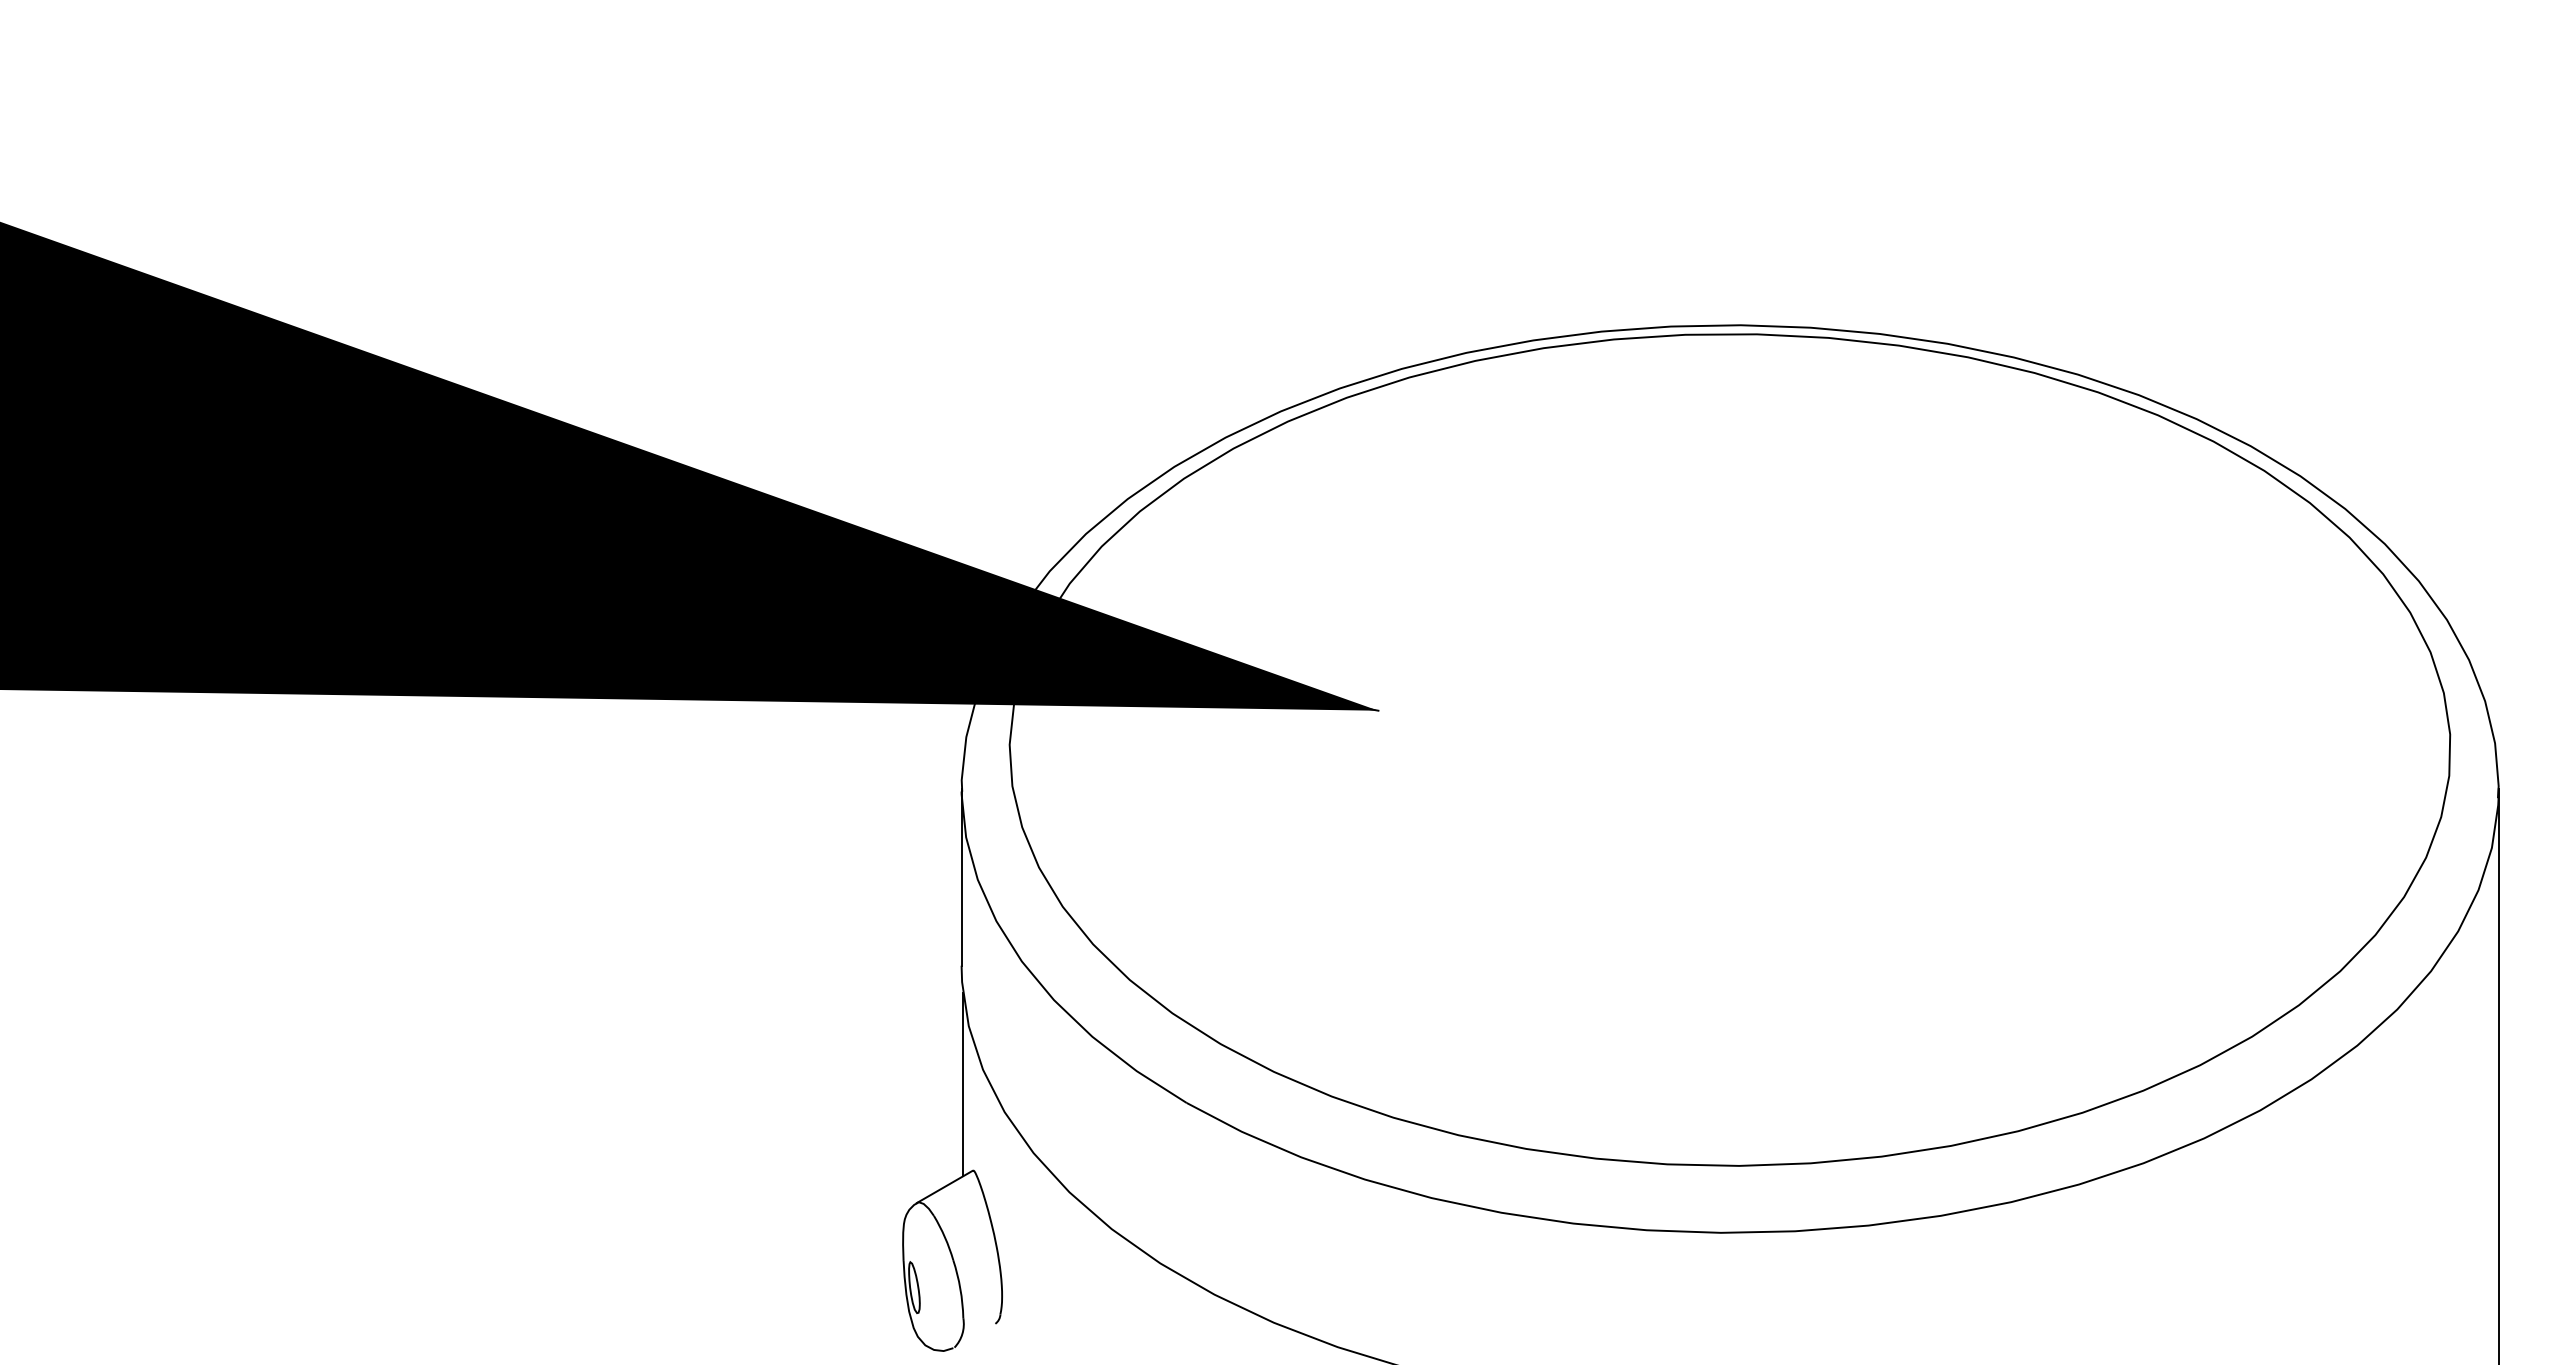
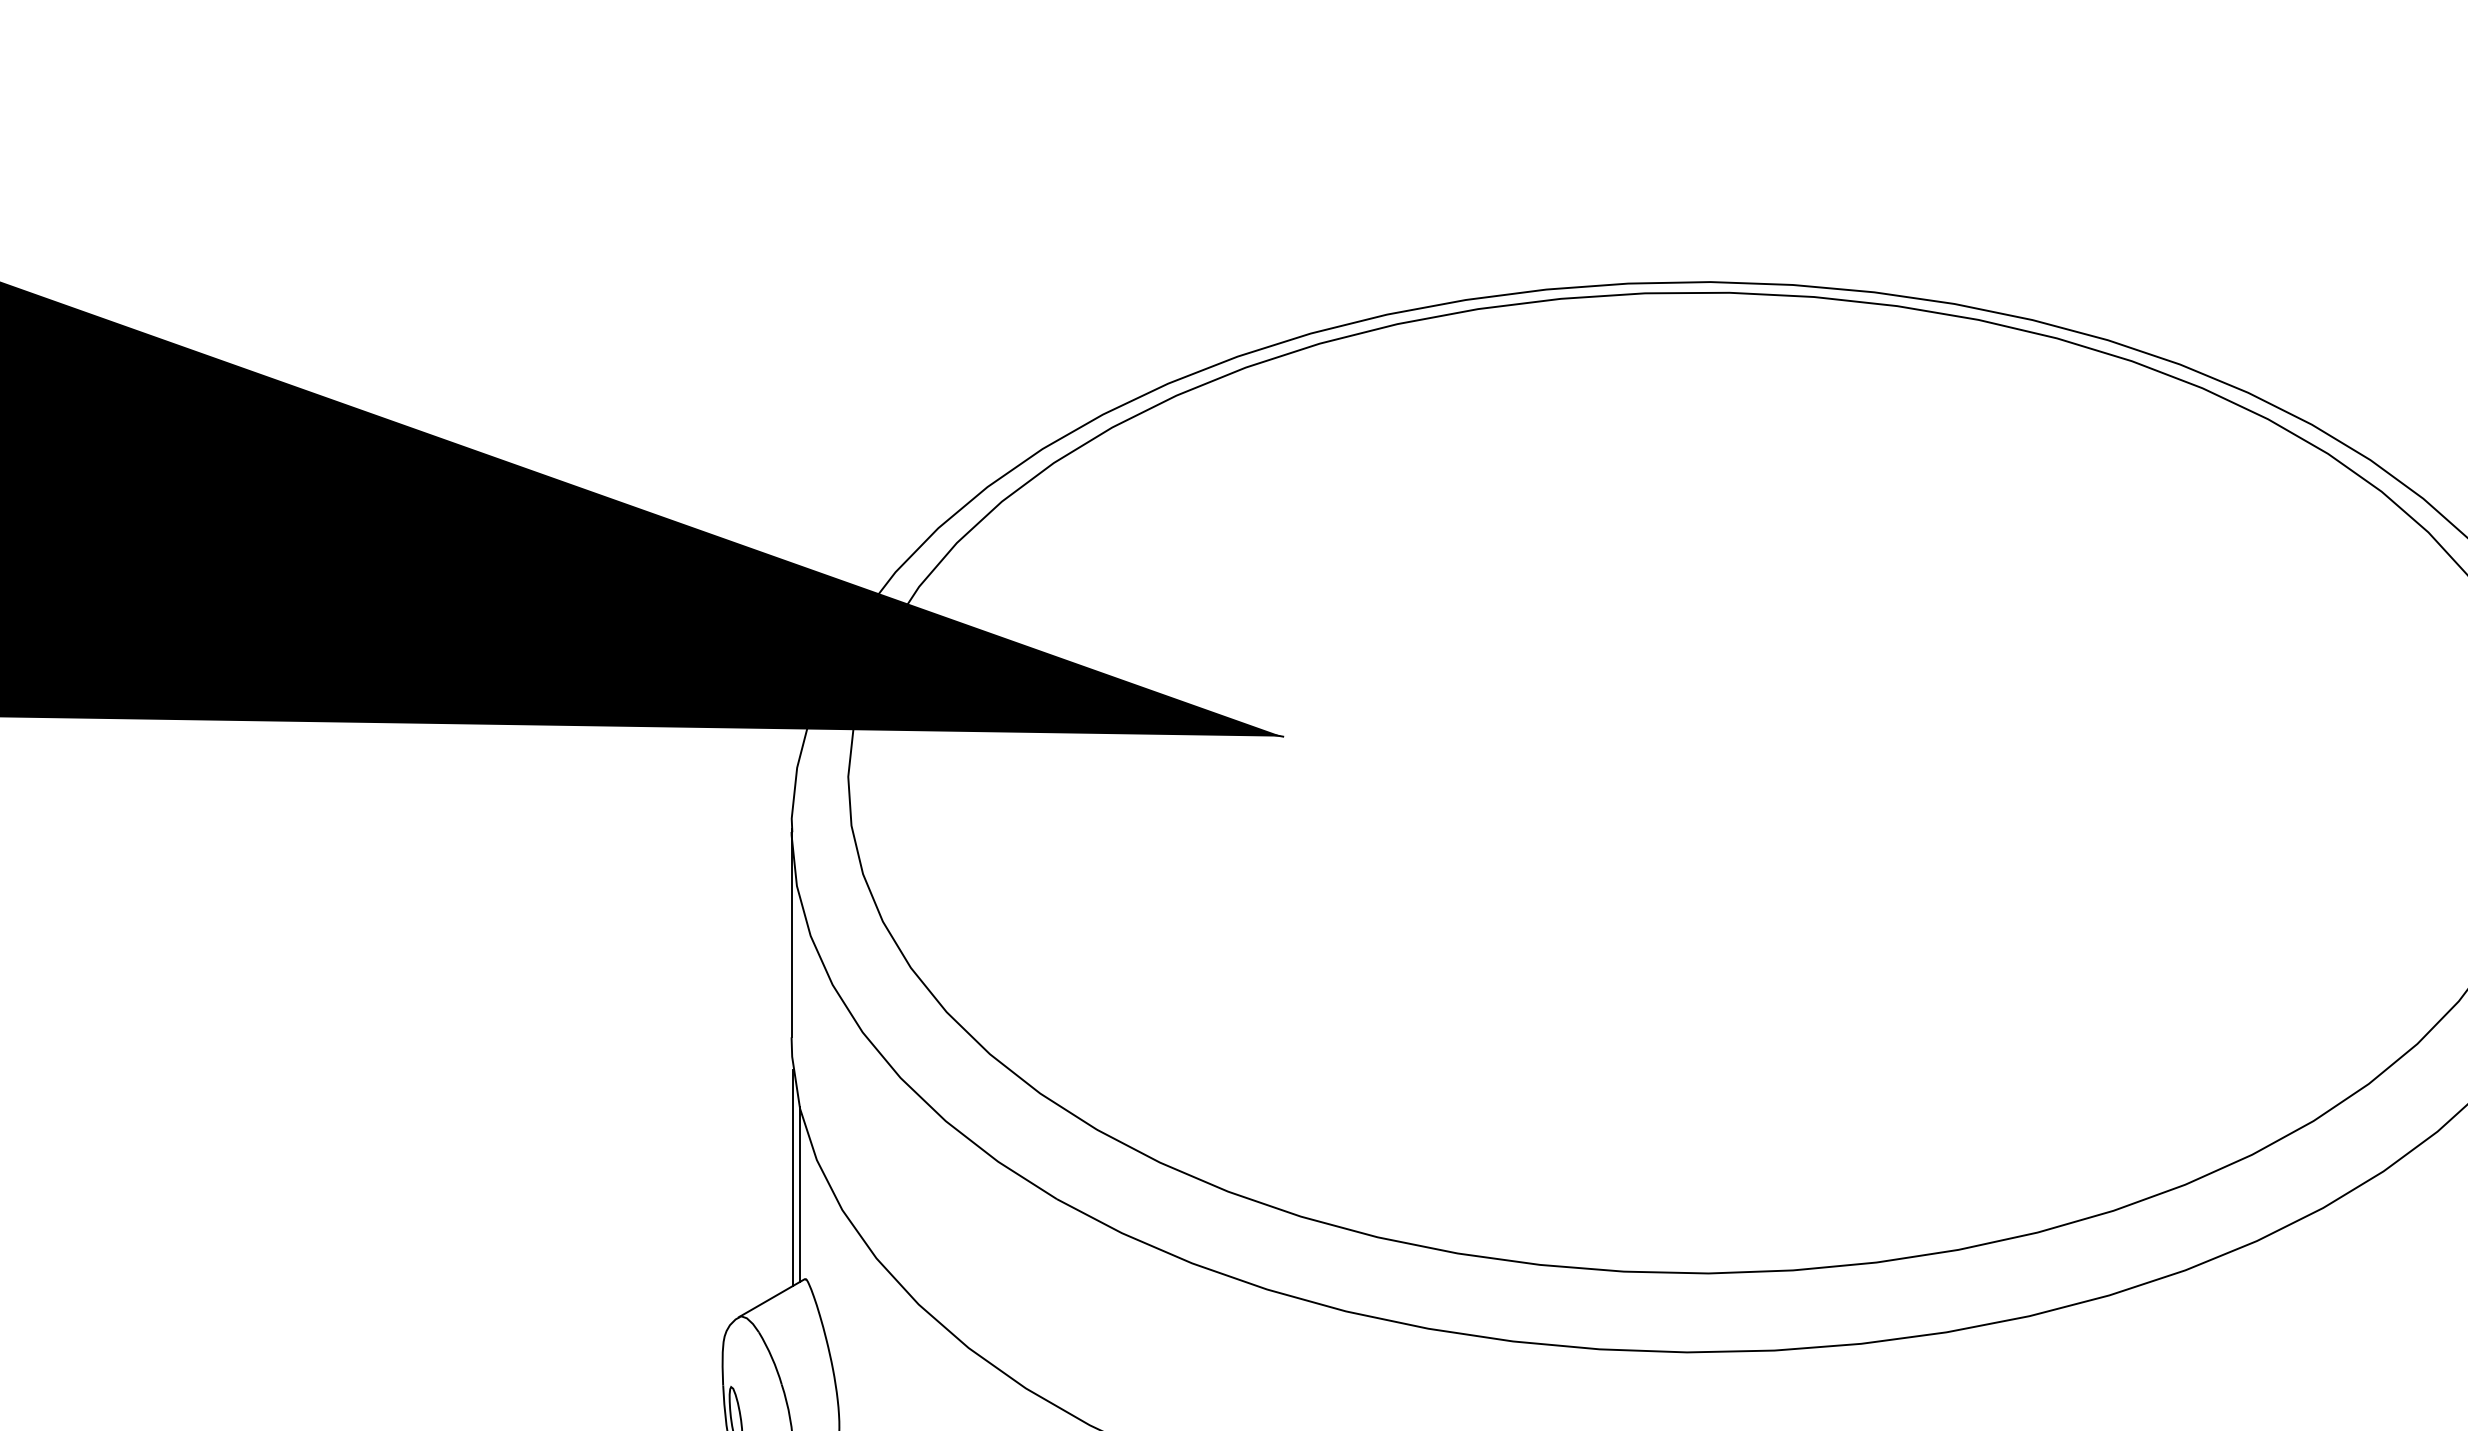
line: (968, 1098) -> (799, 1193), added

